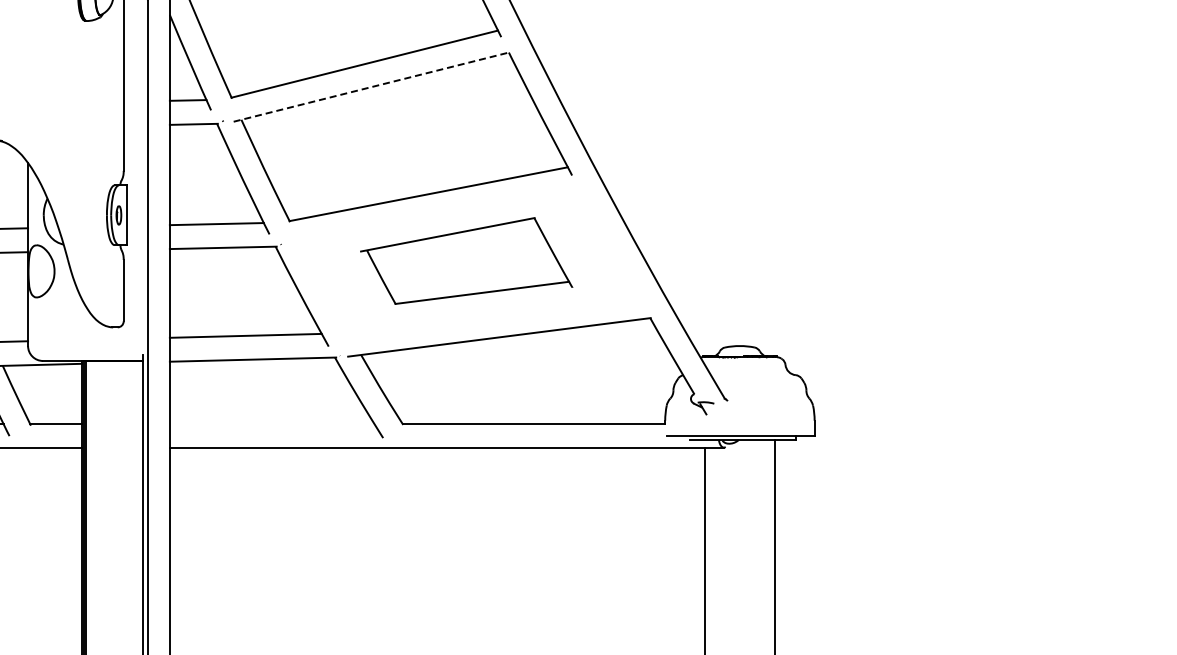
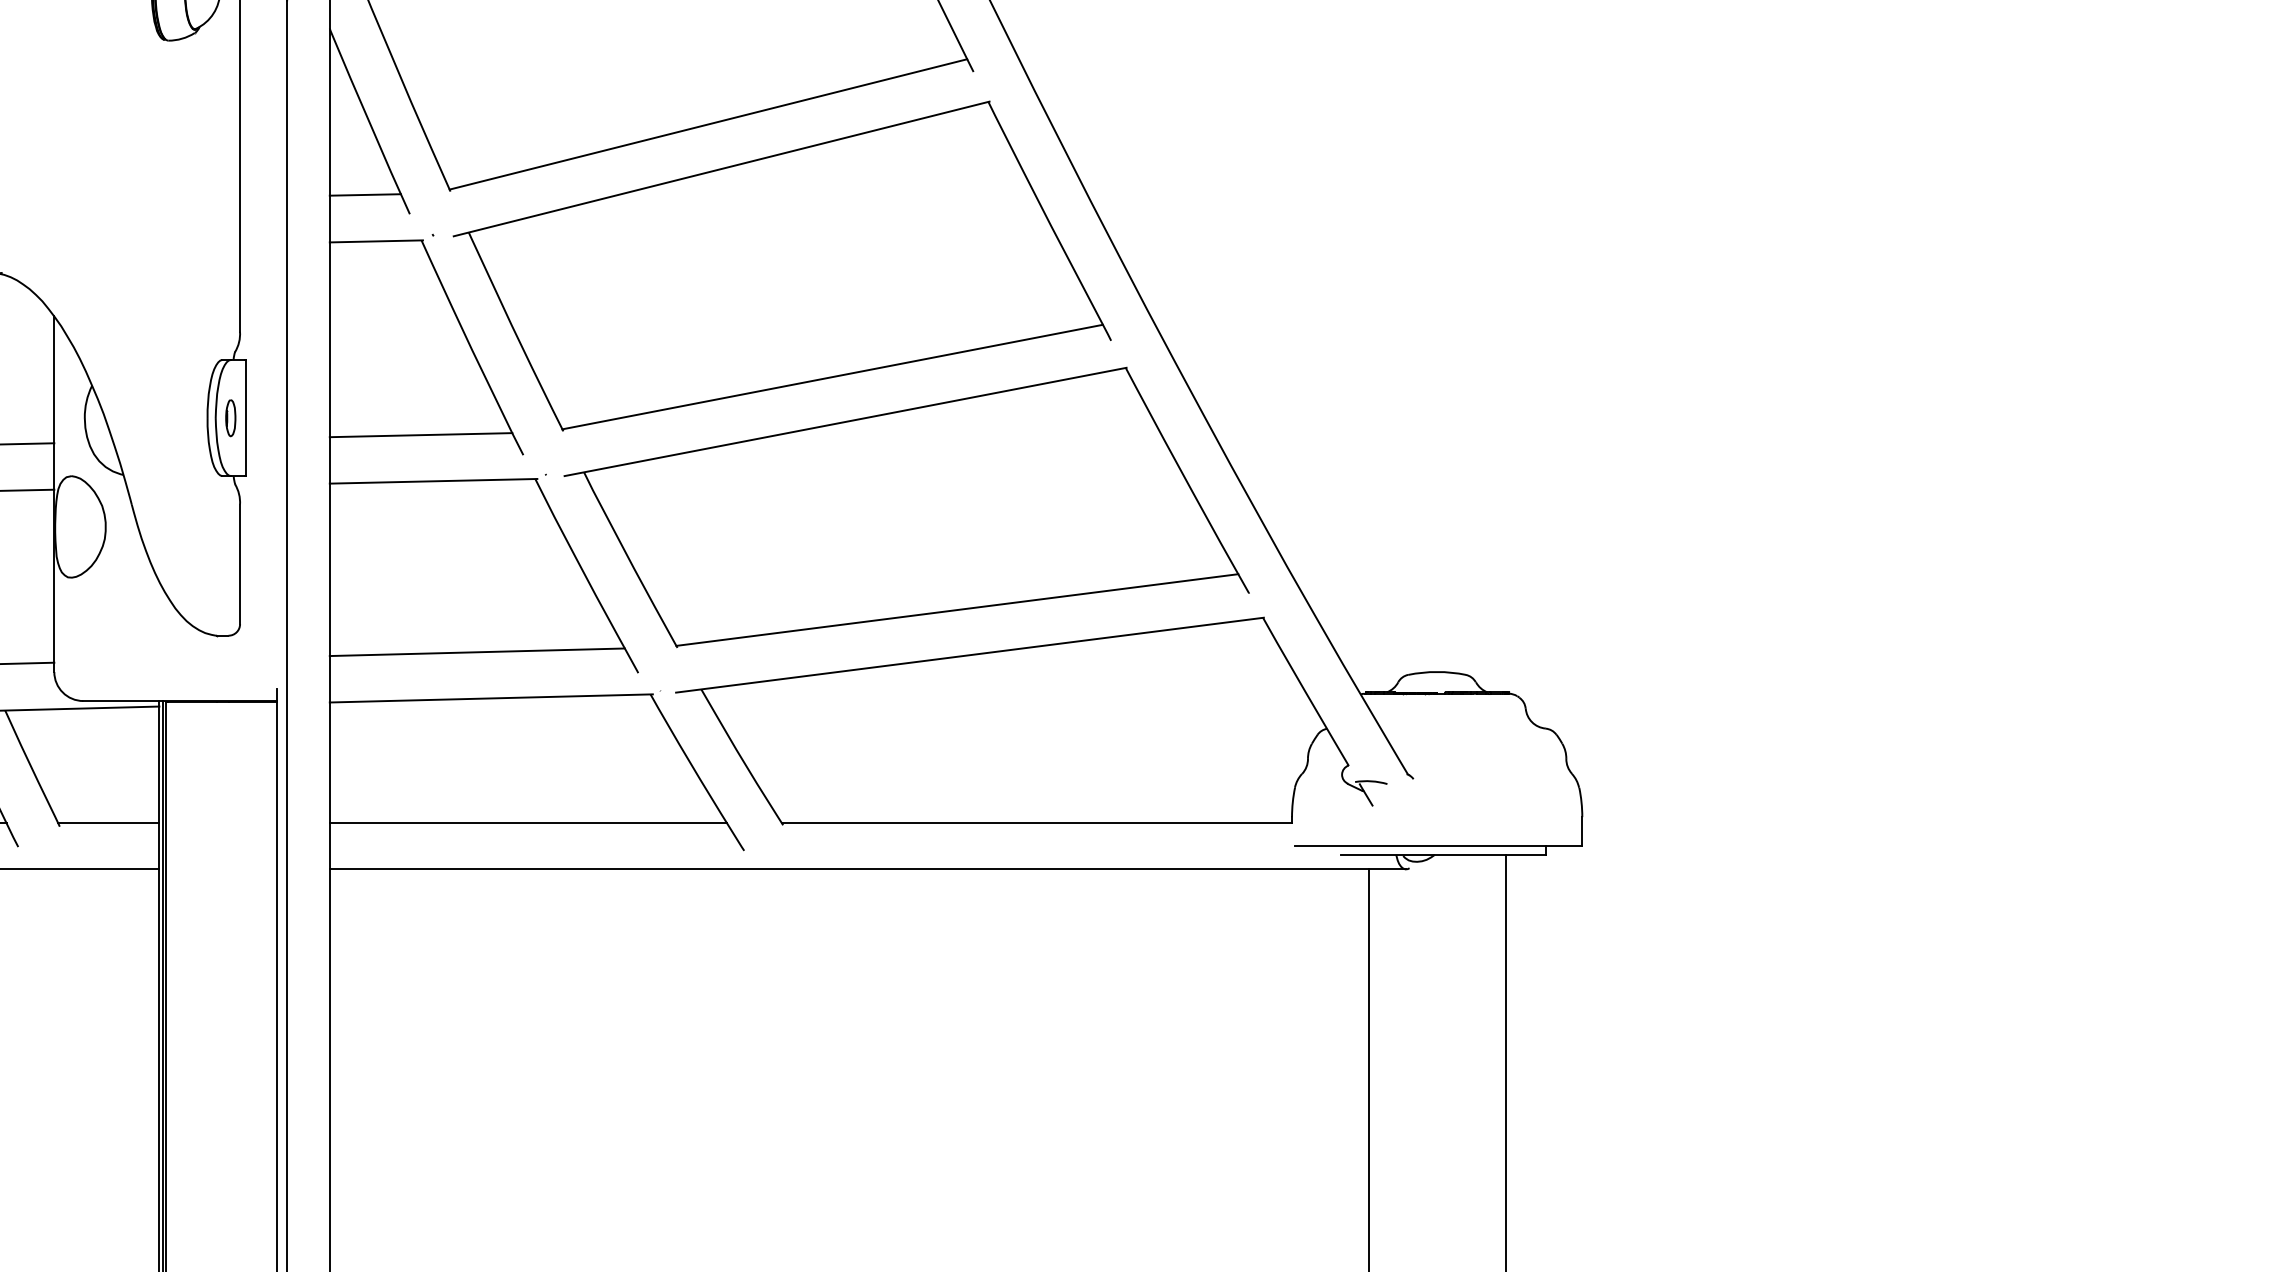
line: (372, 86) -> (723, 167), dashed -> solid
part: (466, 260) -> (906, 505), size x1.67
line: (271, 423) -> (527, 822), added

